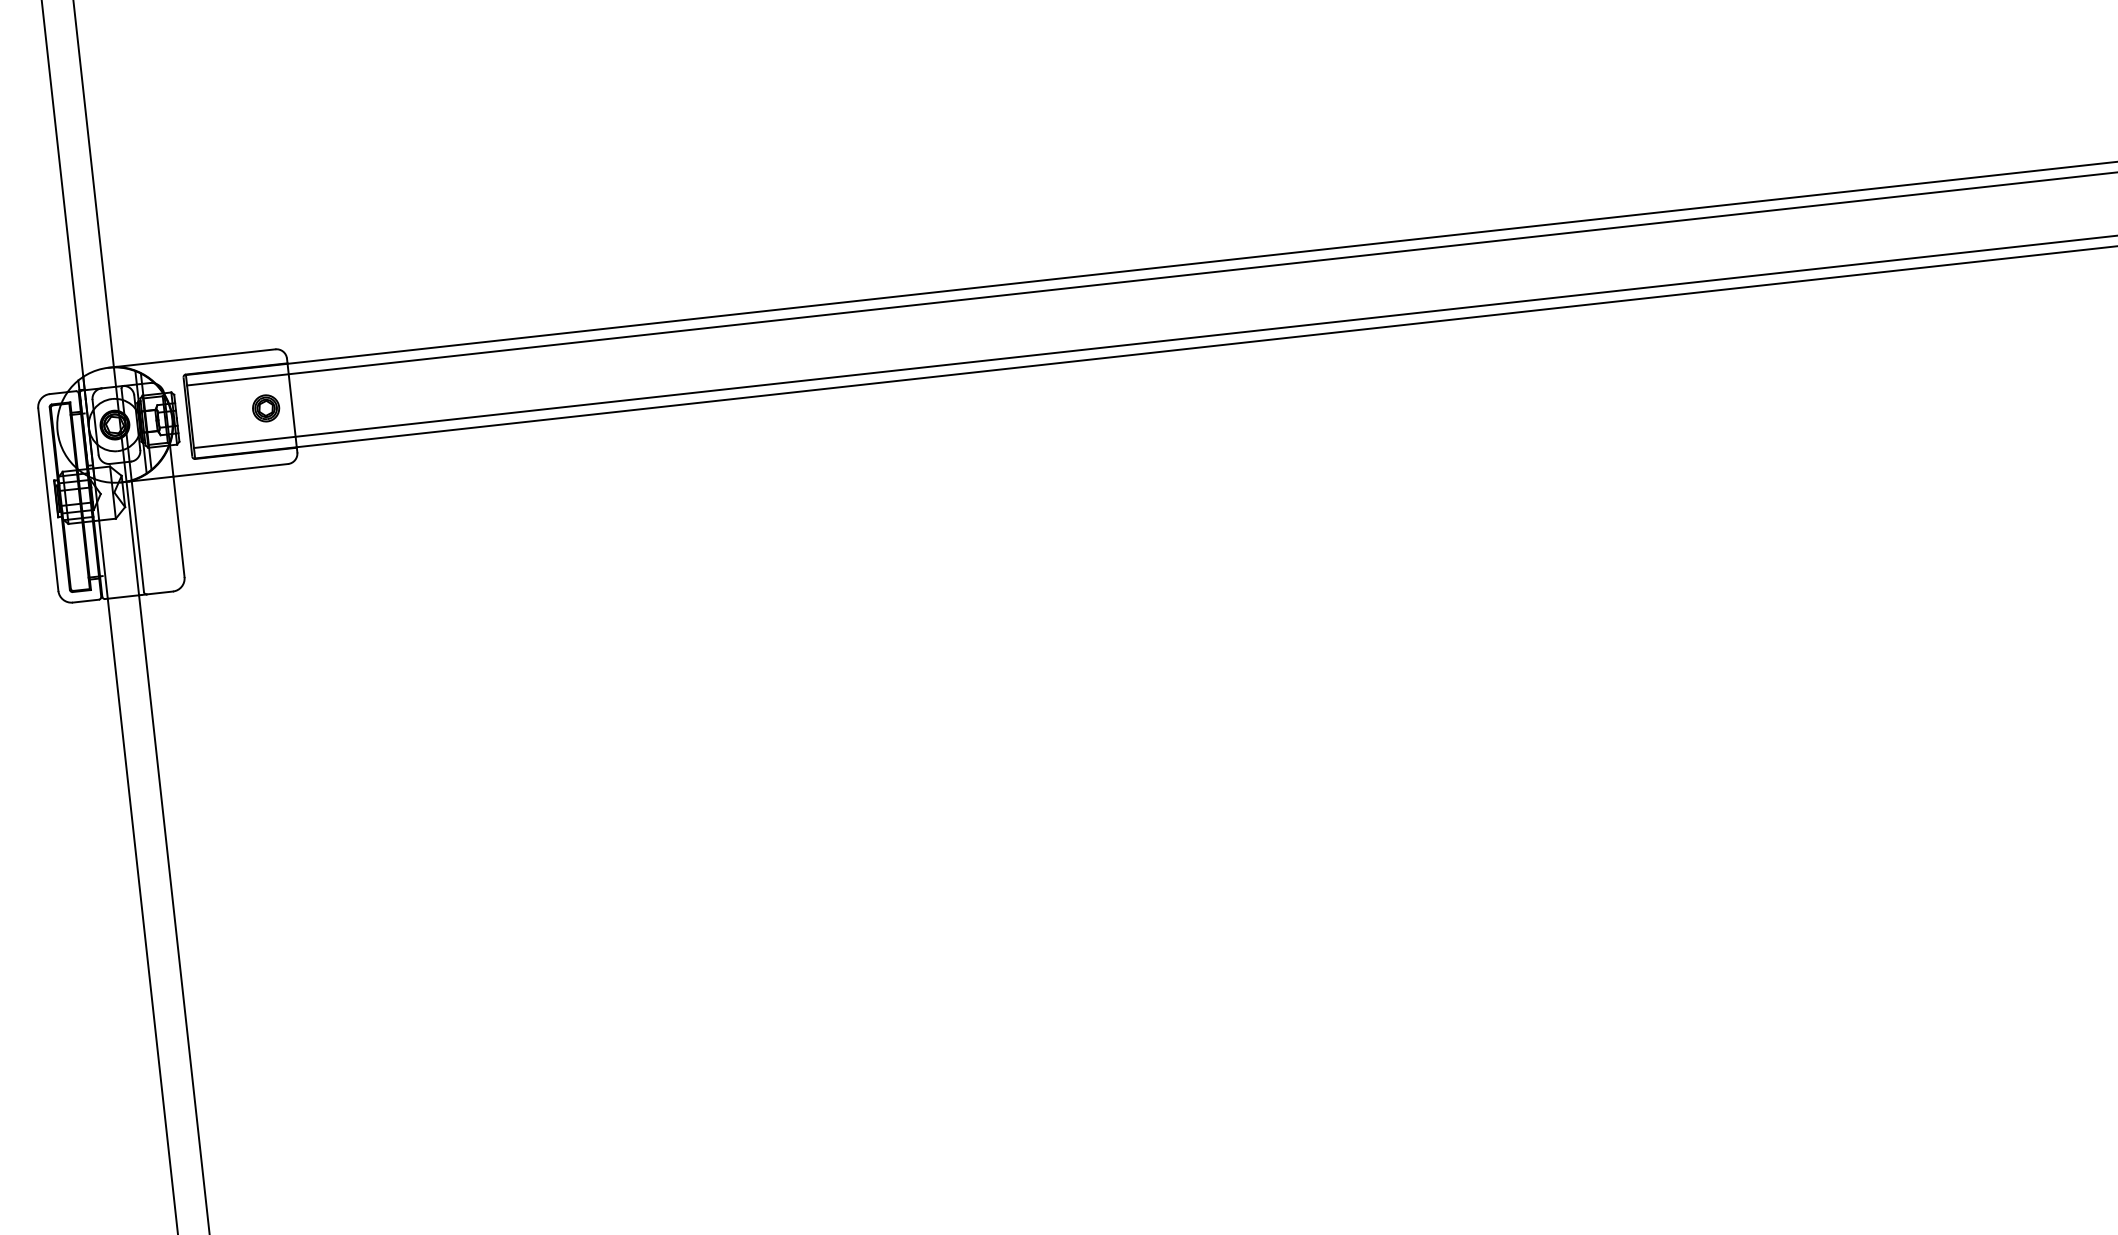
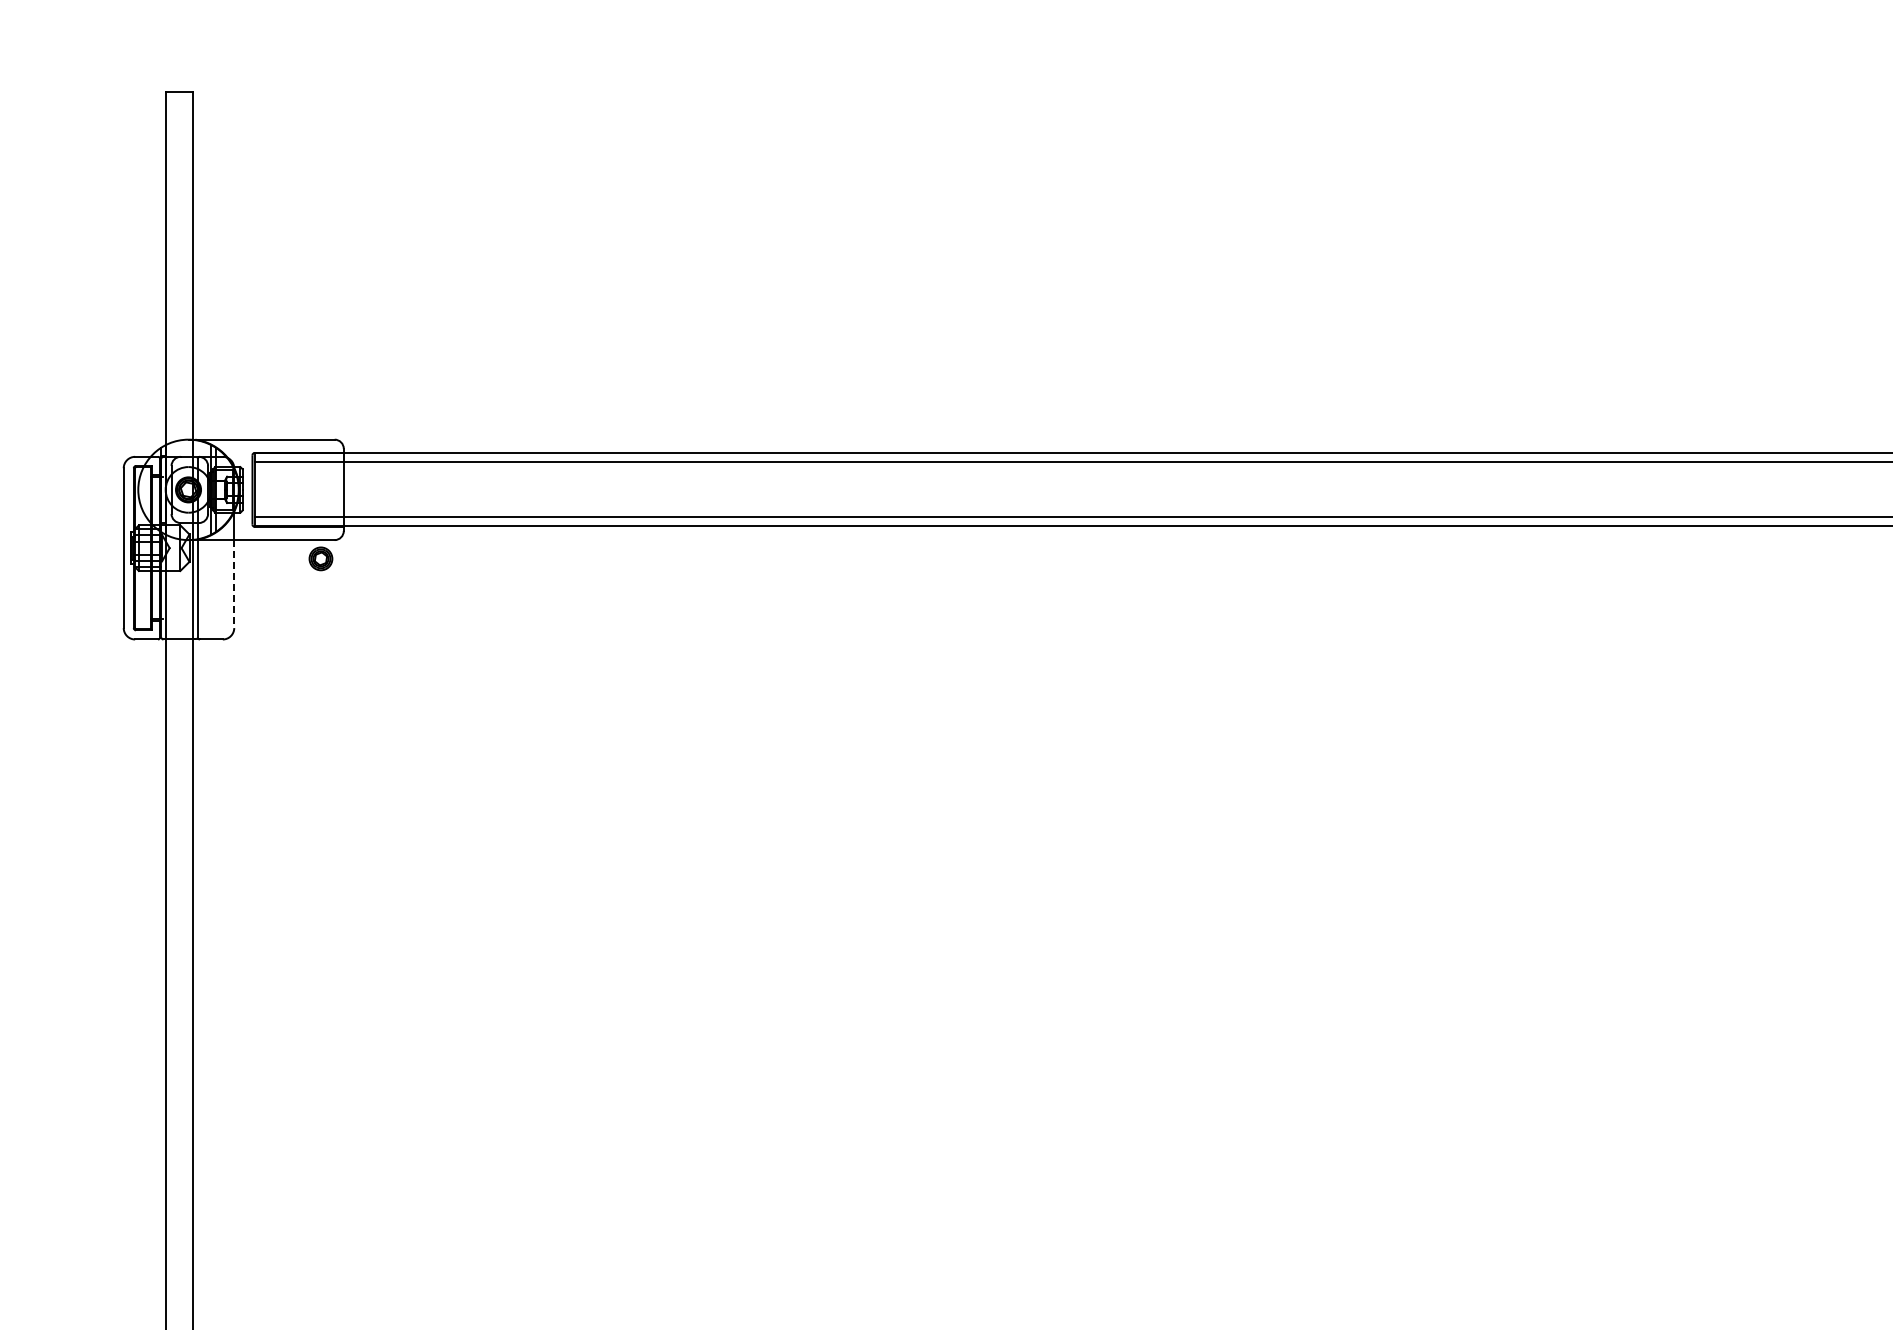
part: (265, 408) -> (320, 558), moved
line: (179, 527) -> (234, 584), solid -> dashed

